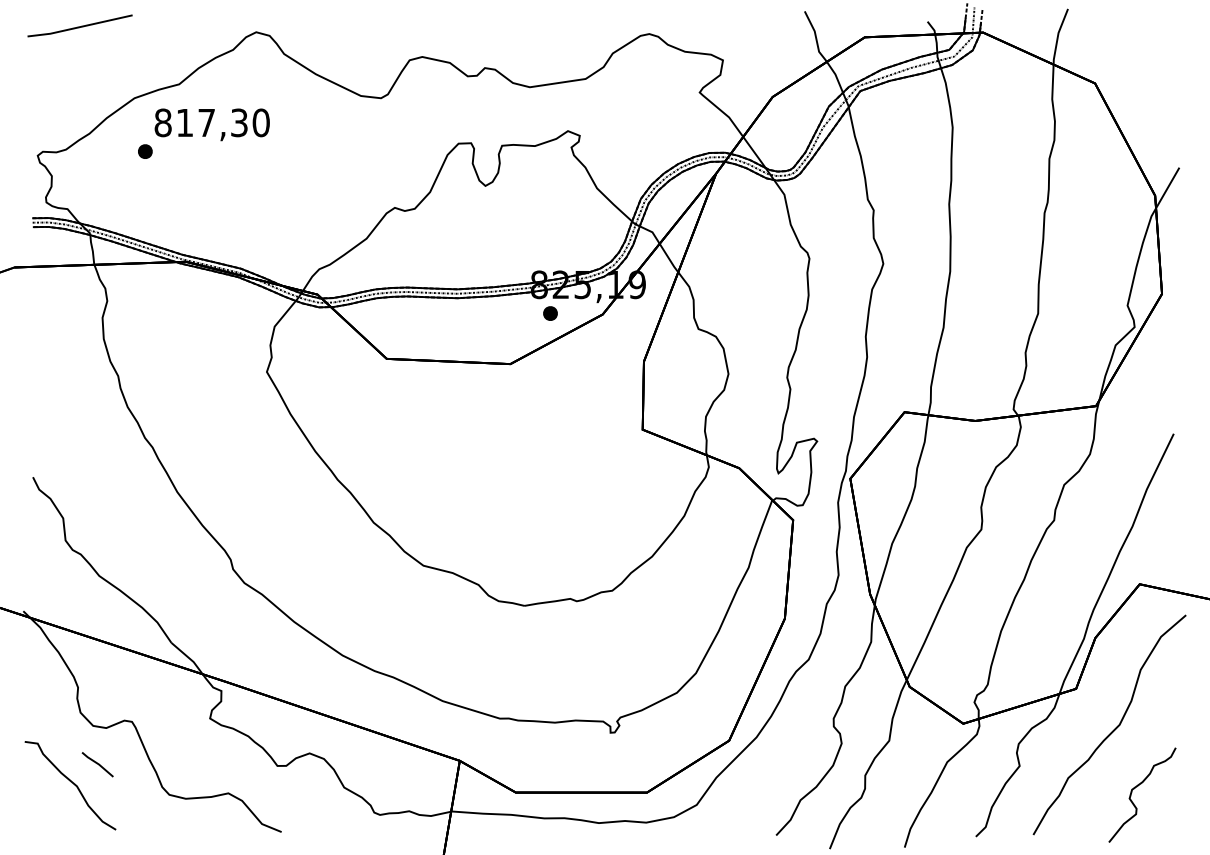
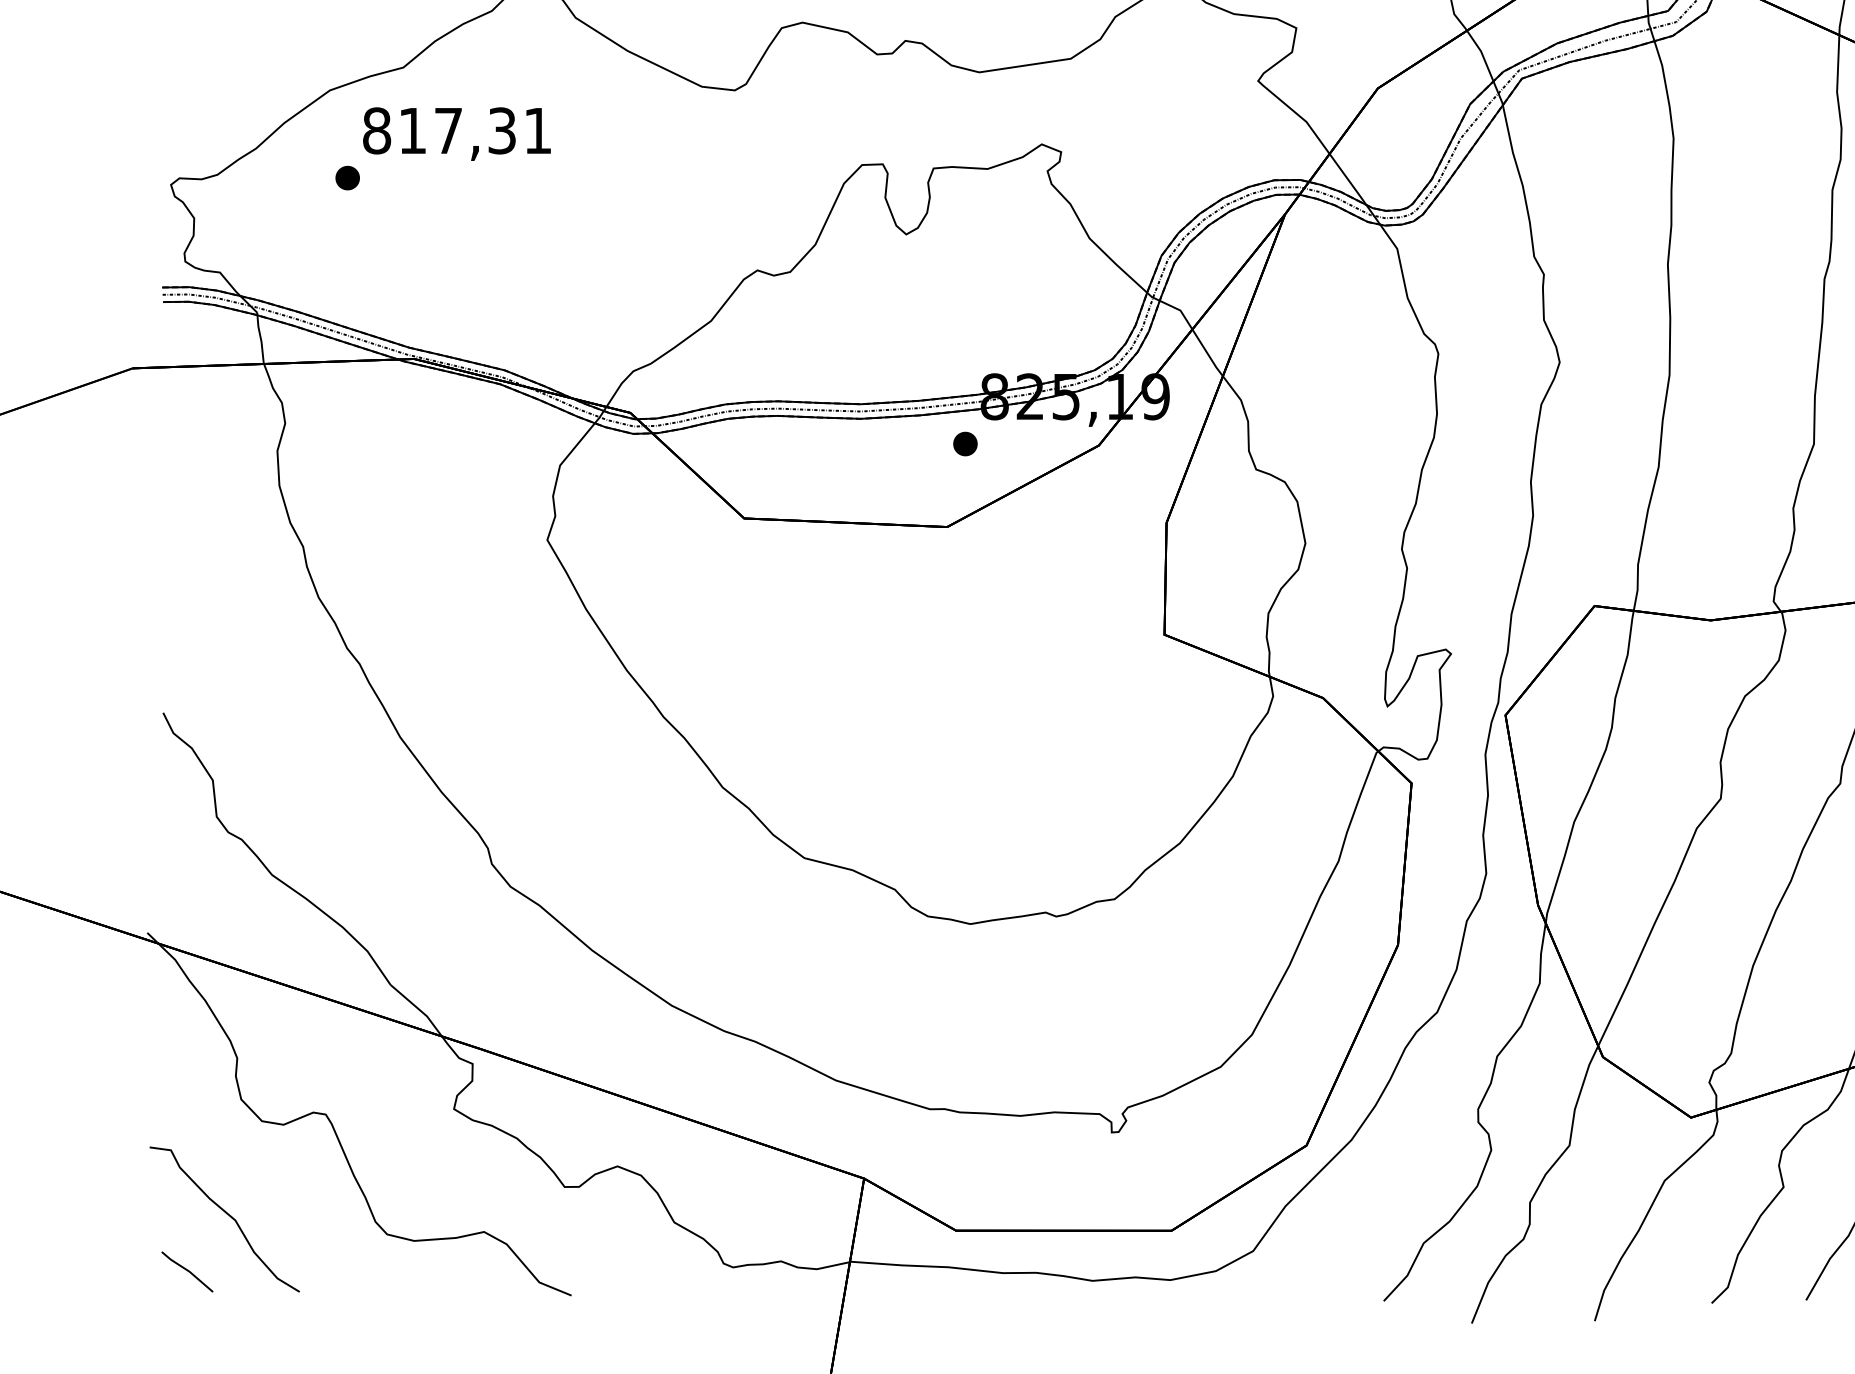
text: (260, 122) -> (536, 130), 817,30 -> 817,31
part: (550, 313) -> (965, 443), moved
line: (97, 764) -> (187, 1271), moved

